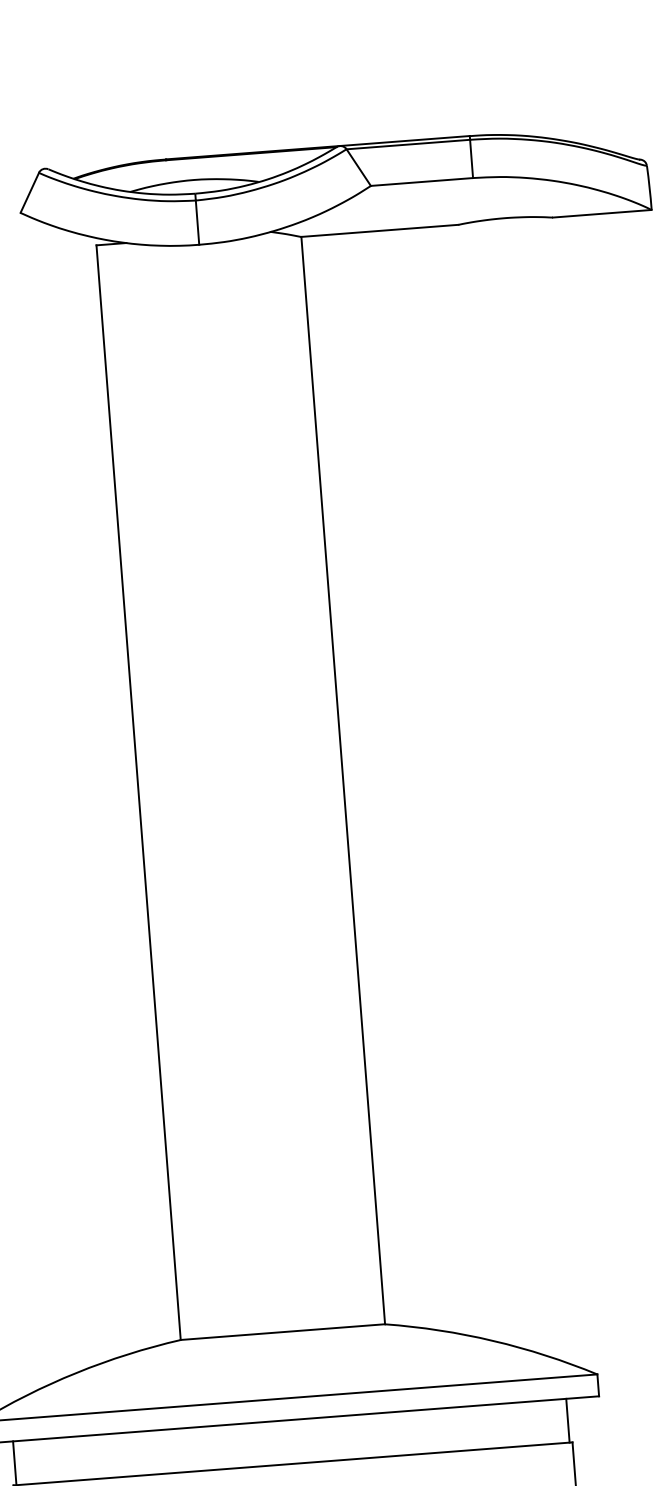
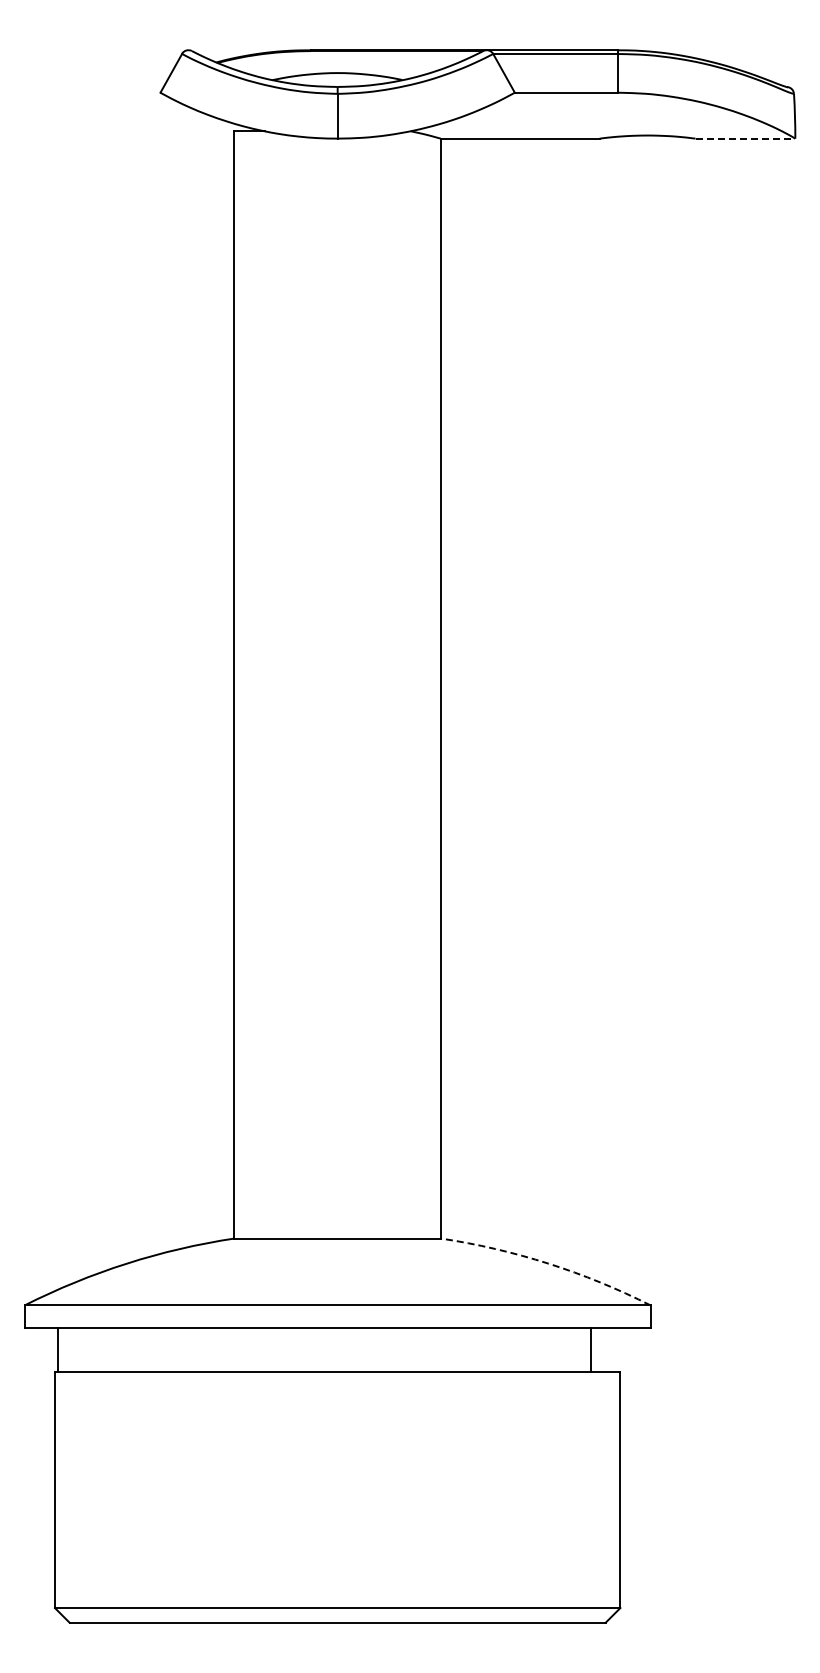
line: (602, 213) -> (745, 138), solid -> dashed
arc: (493, 1340) -> (548, 1263), solid -> dashed
line: (567, 1420) -> (591, 1349), moved

